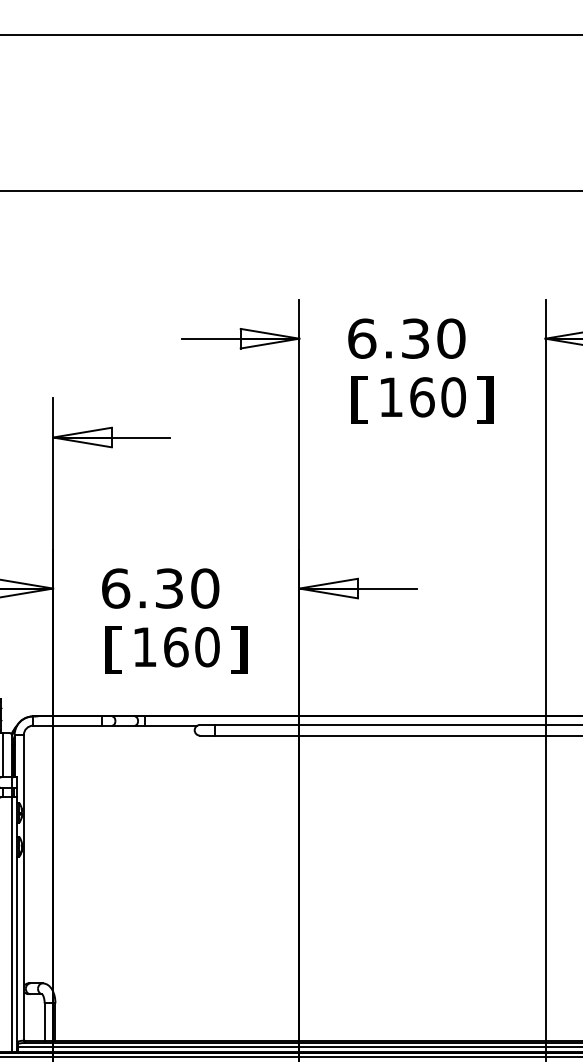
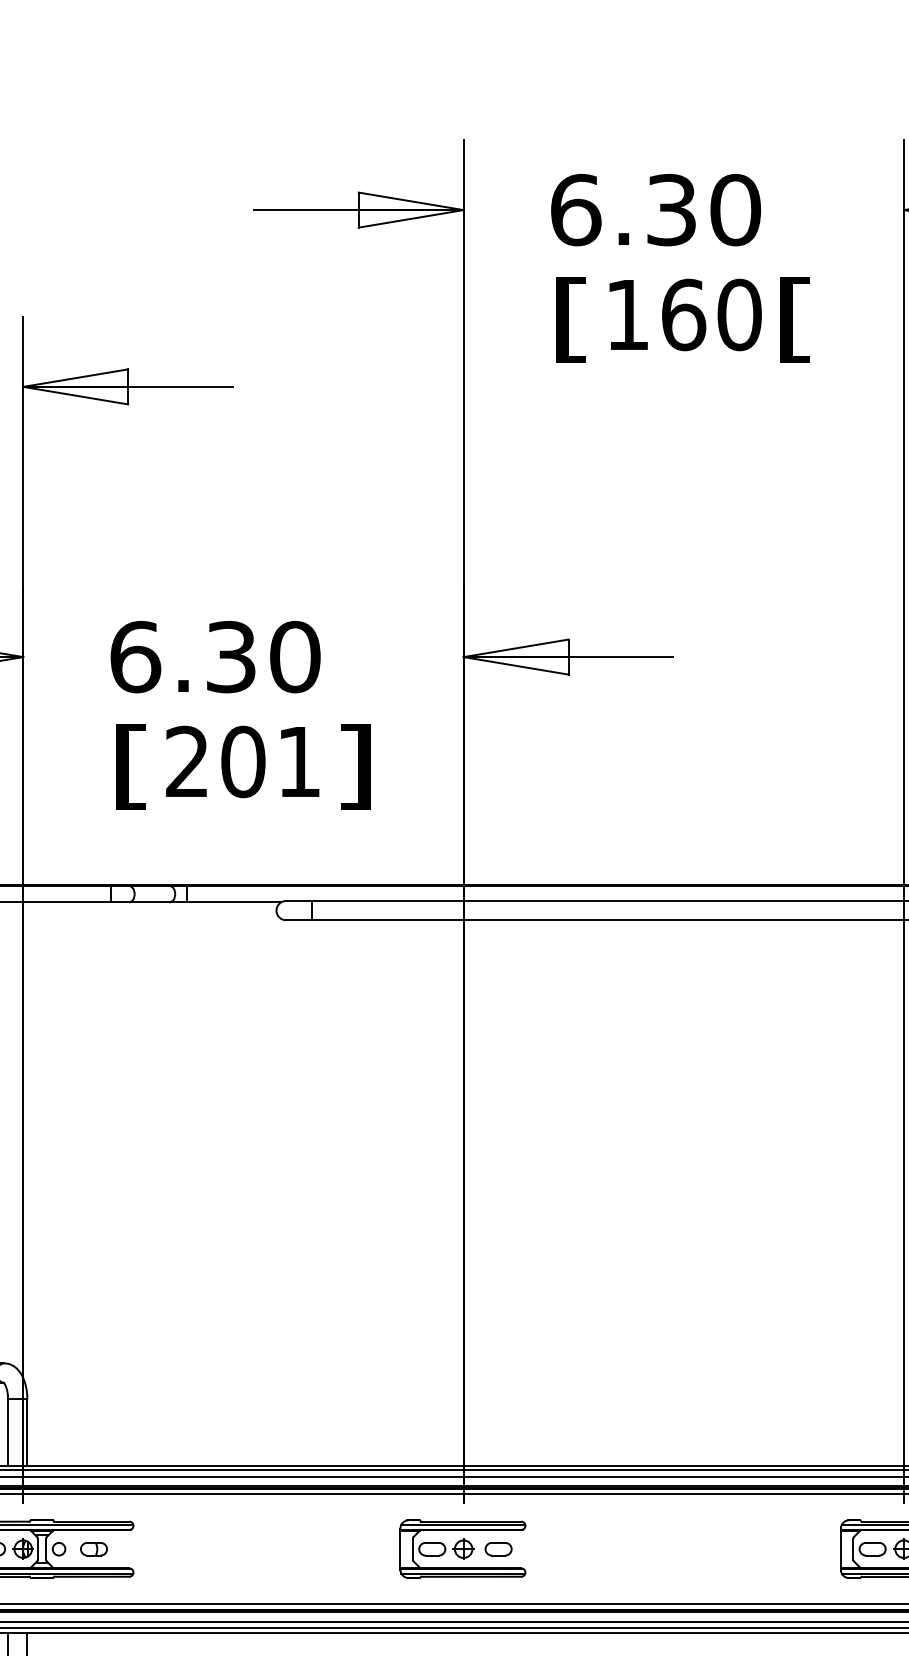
text: (484, 399) -> (794, 318), ] -> [
text: (176, 647) -> (243, 762), 160 -> 201

